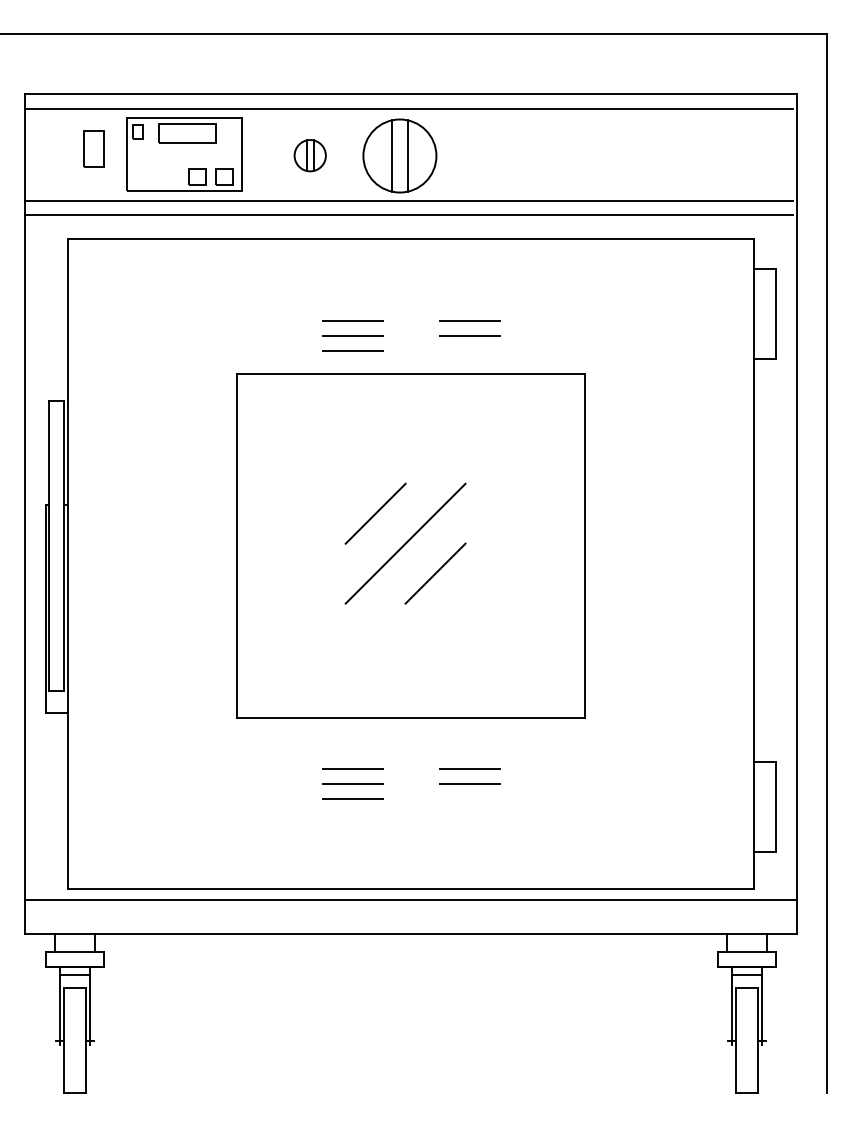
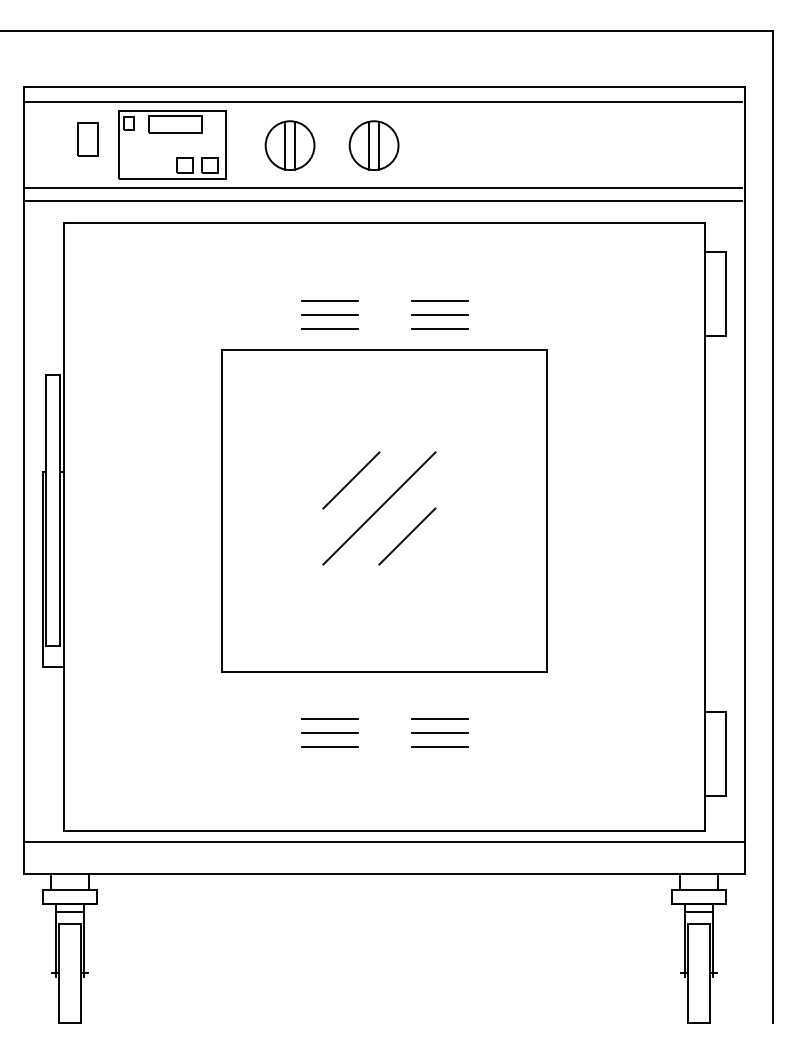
part: (310, 155) -> (290, 145), size x1.67
part: (399, 155) -> (373, 145), size x0.71
line: (470, 351) -> (440, 328), added
line: (469, 798) -> (439, 746), added

